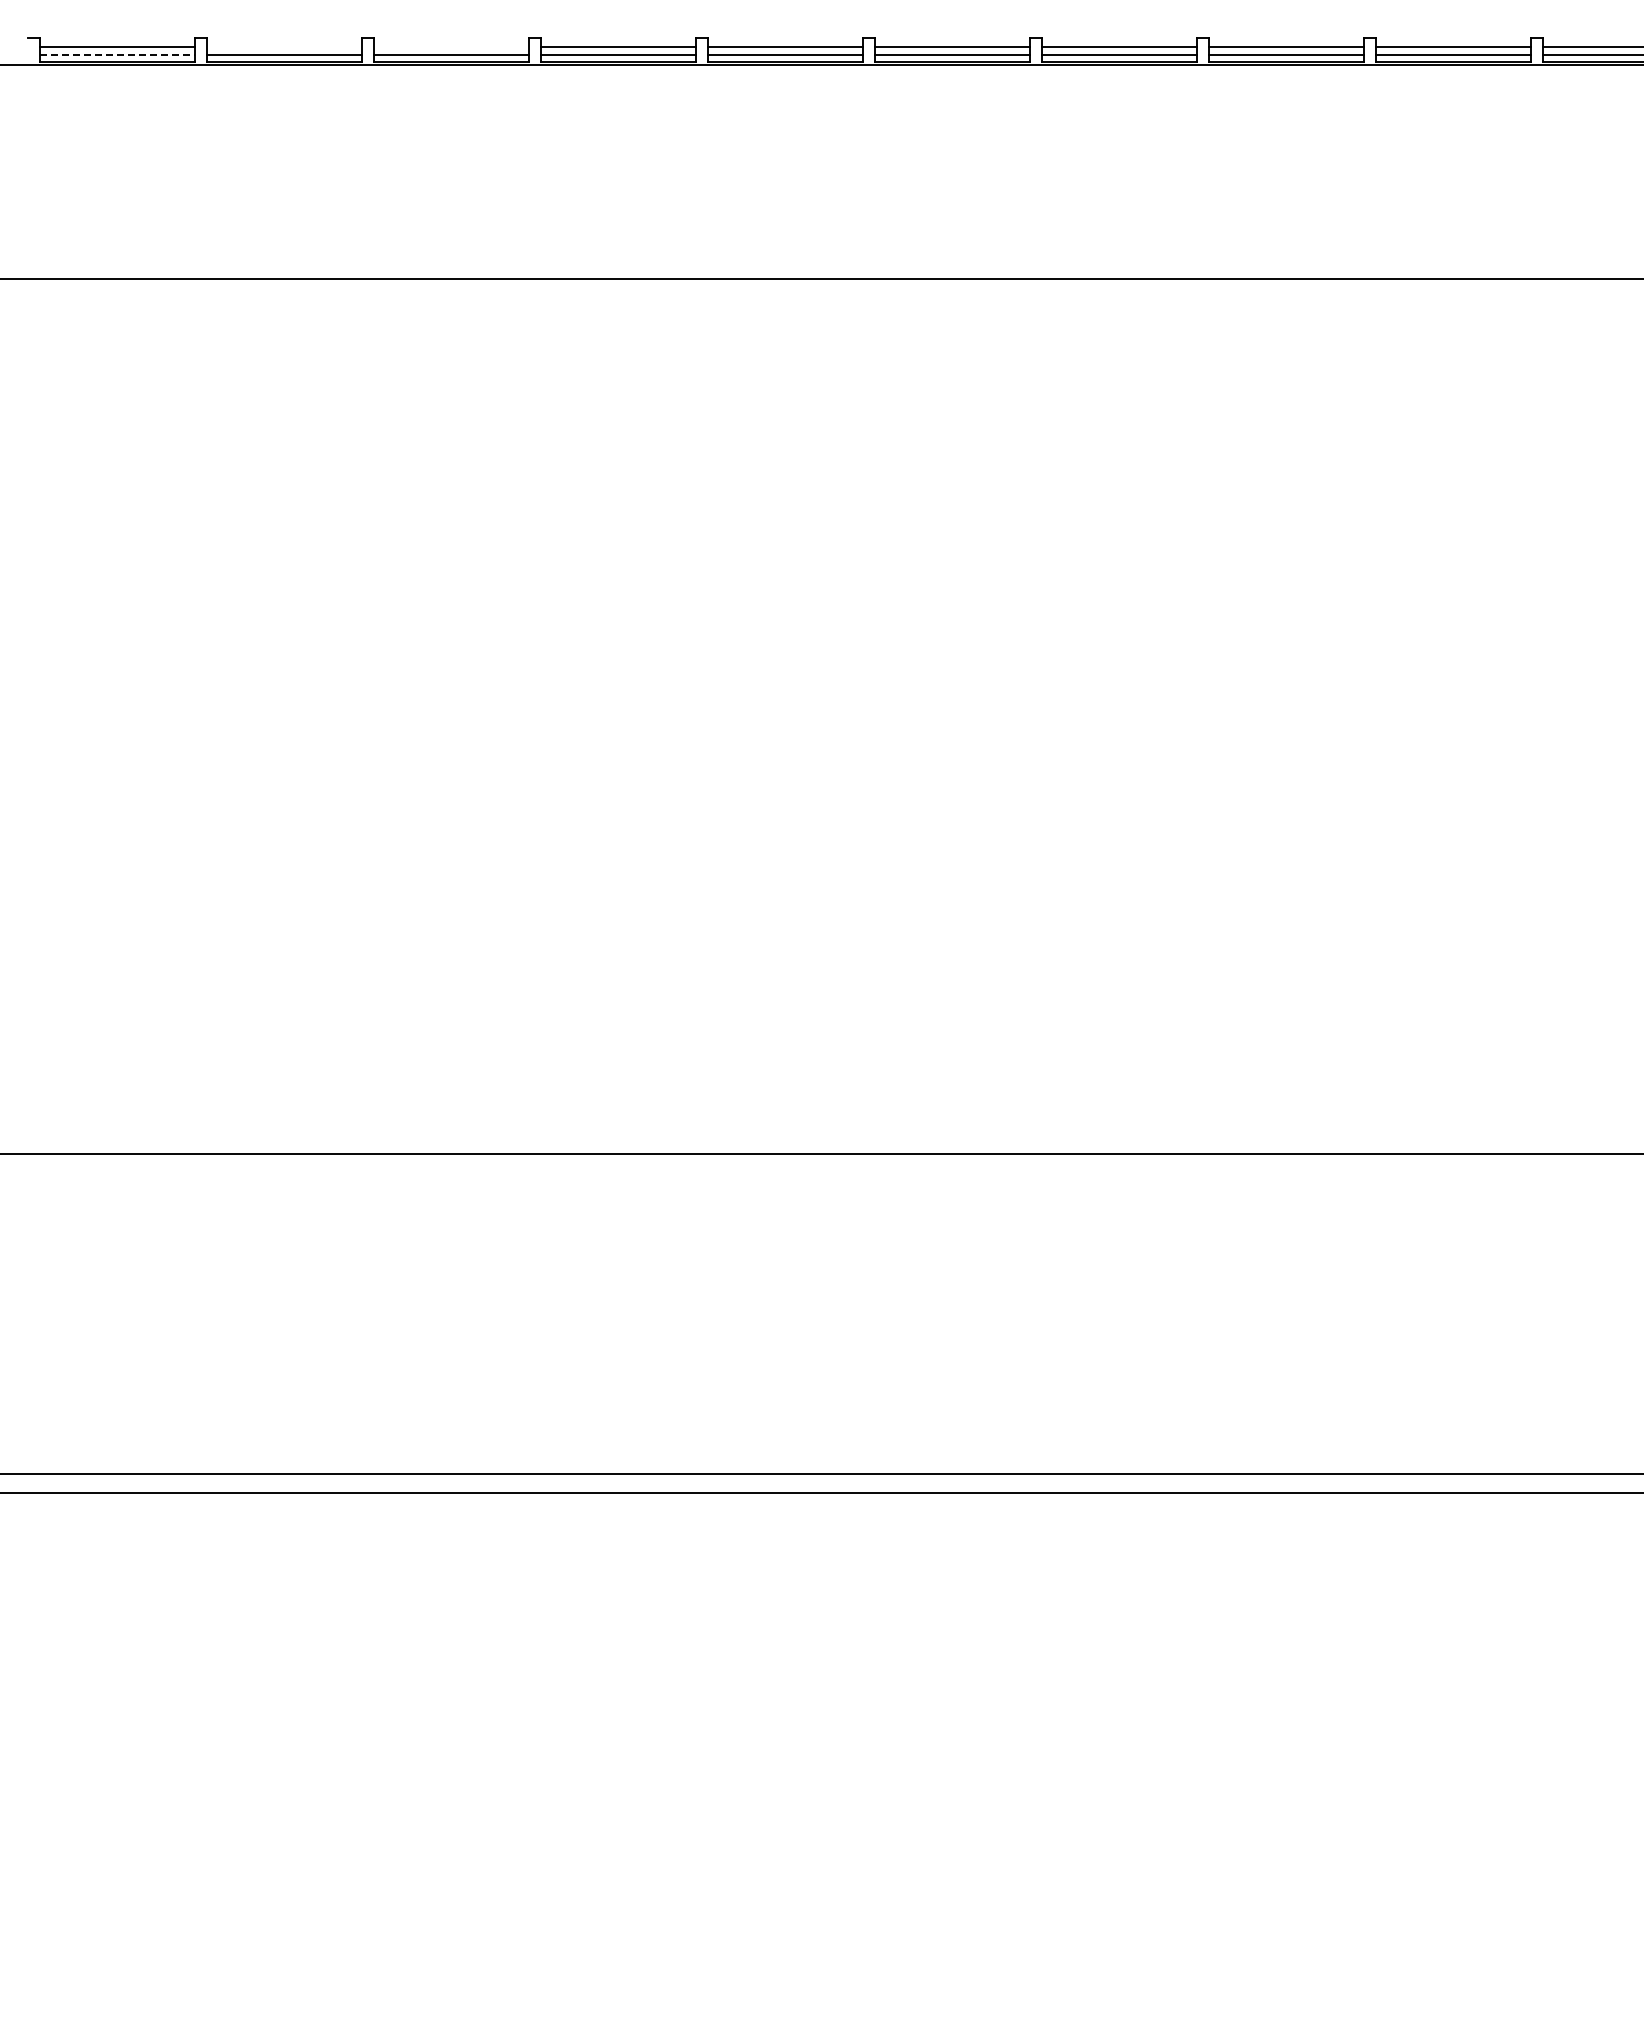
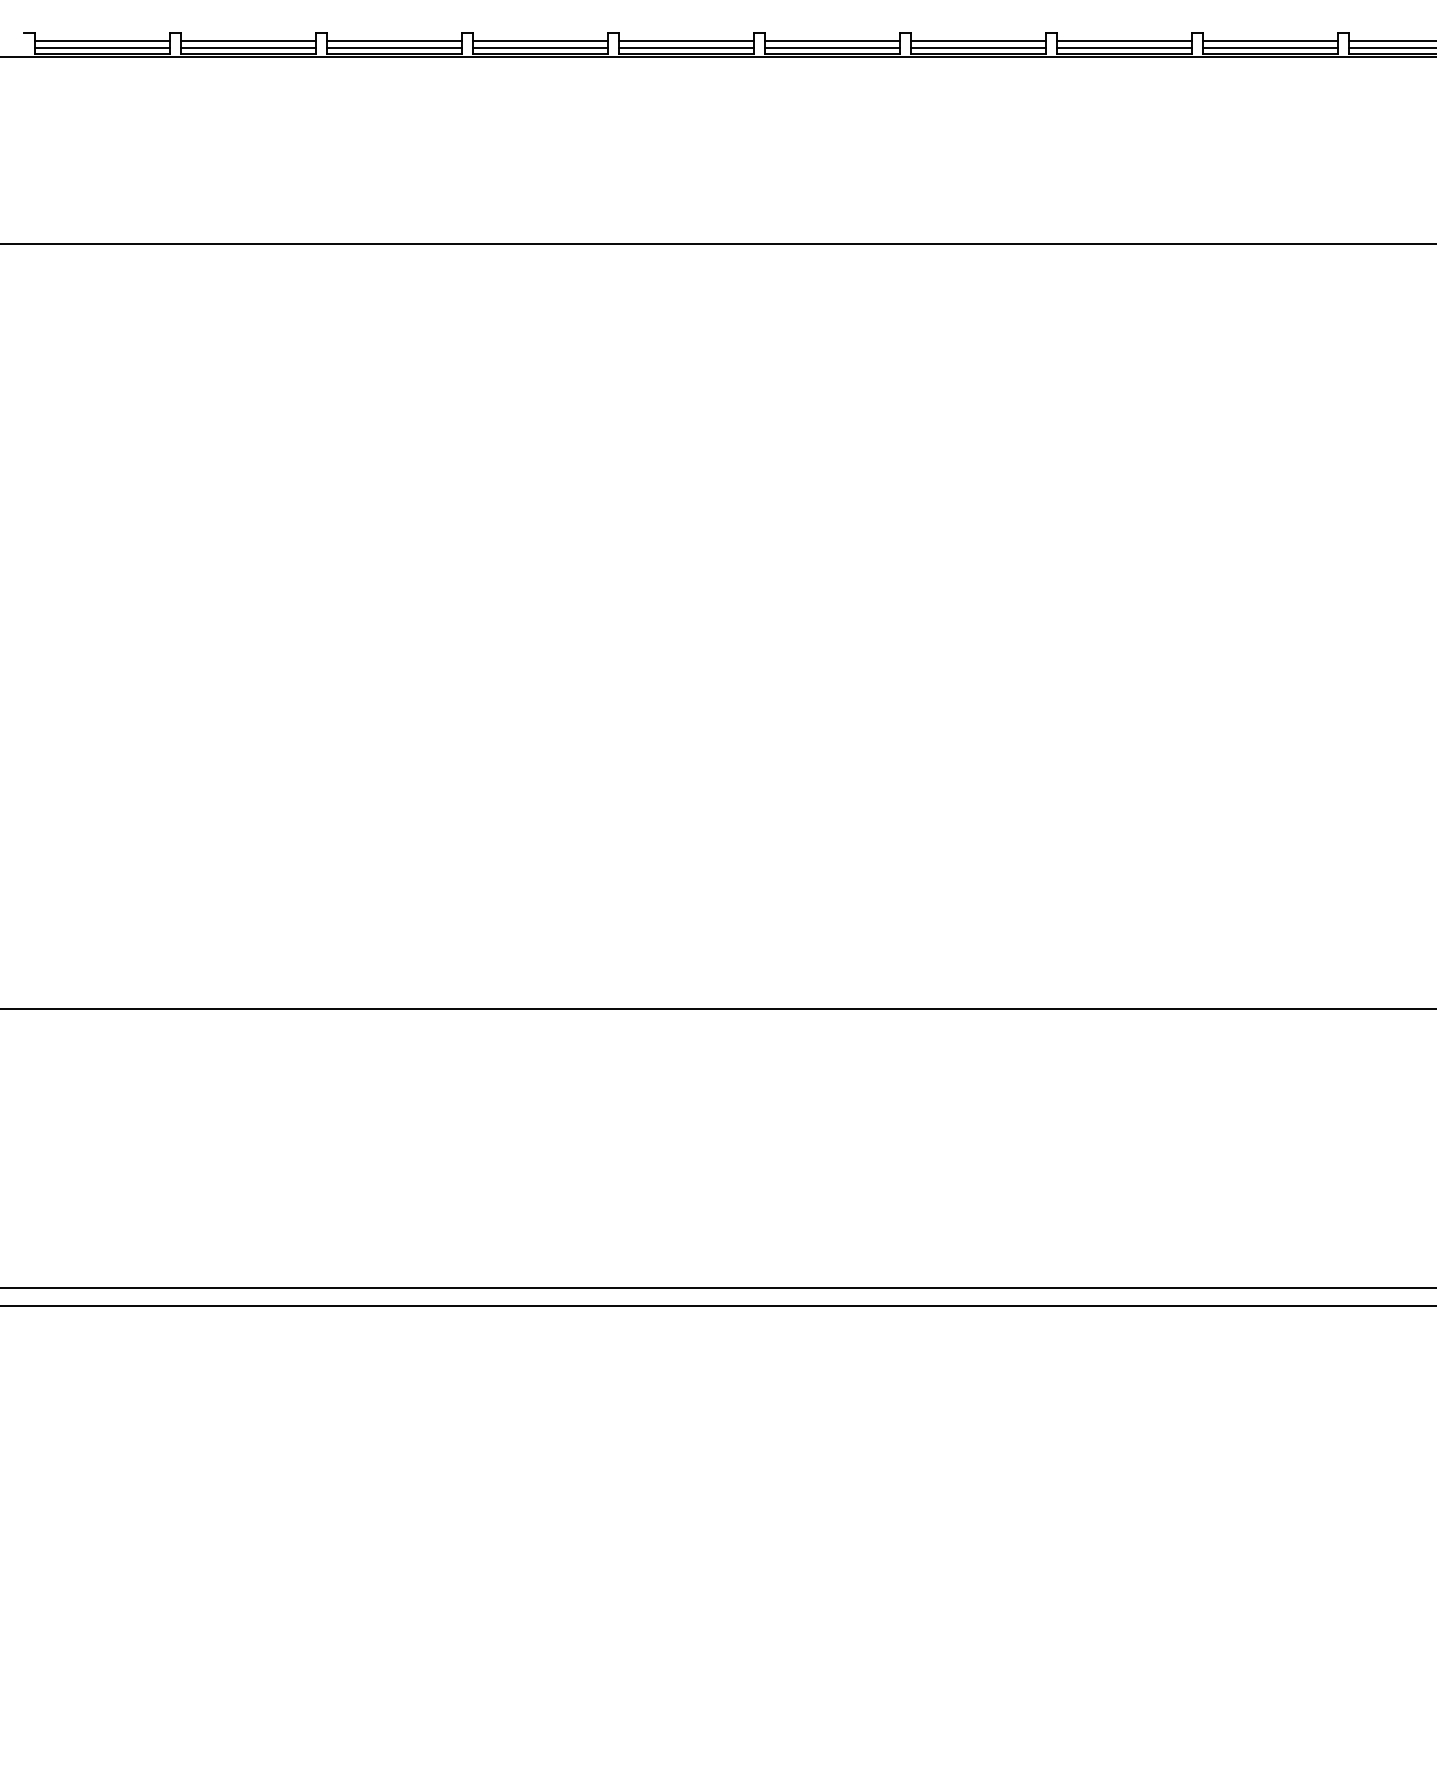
line: (284, 47) -> (248, 41), added
line: (451, 47) -> (394, 41), added
line: (118, 54) -> (103, 47), dashed -> solid

